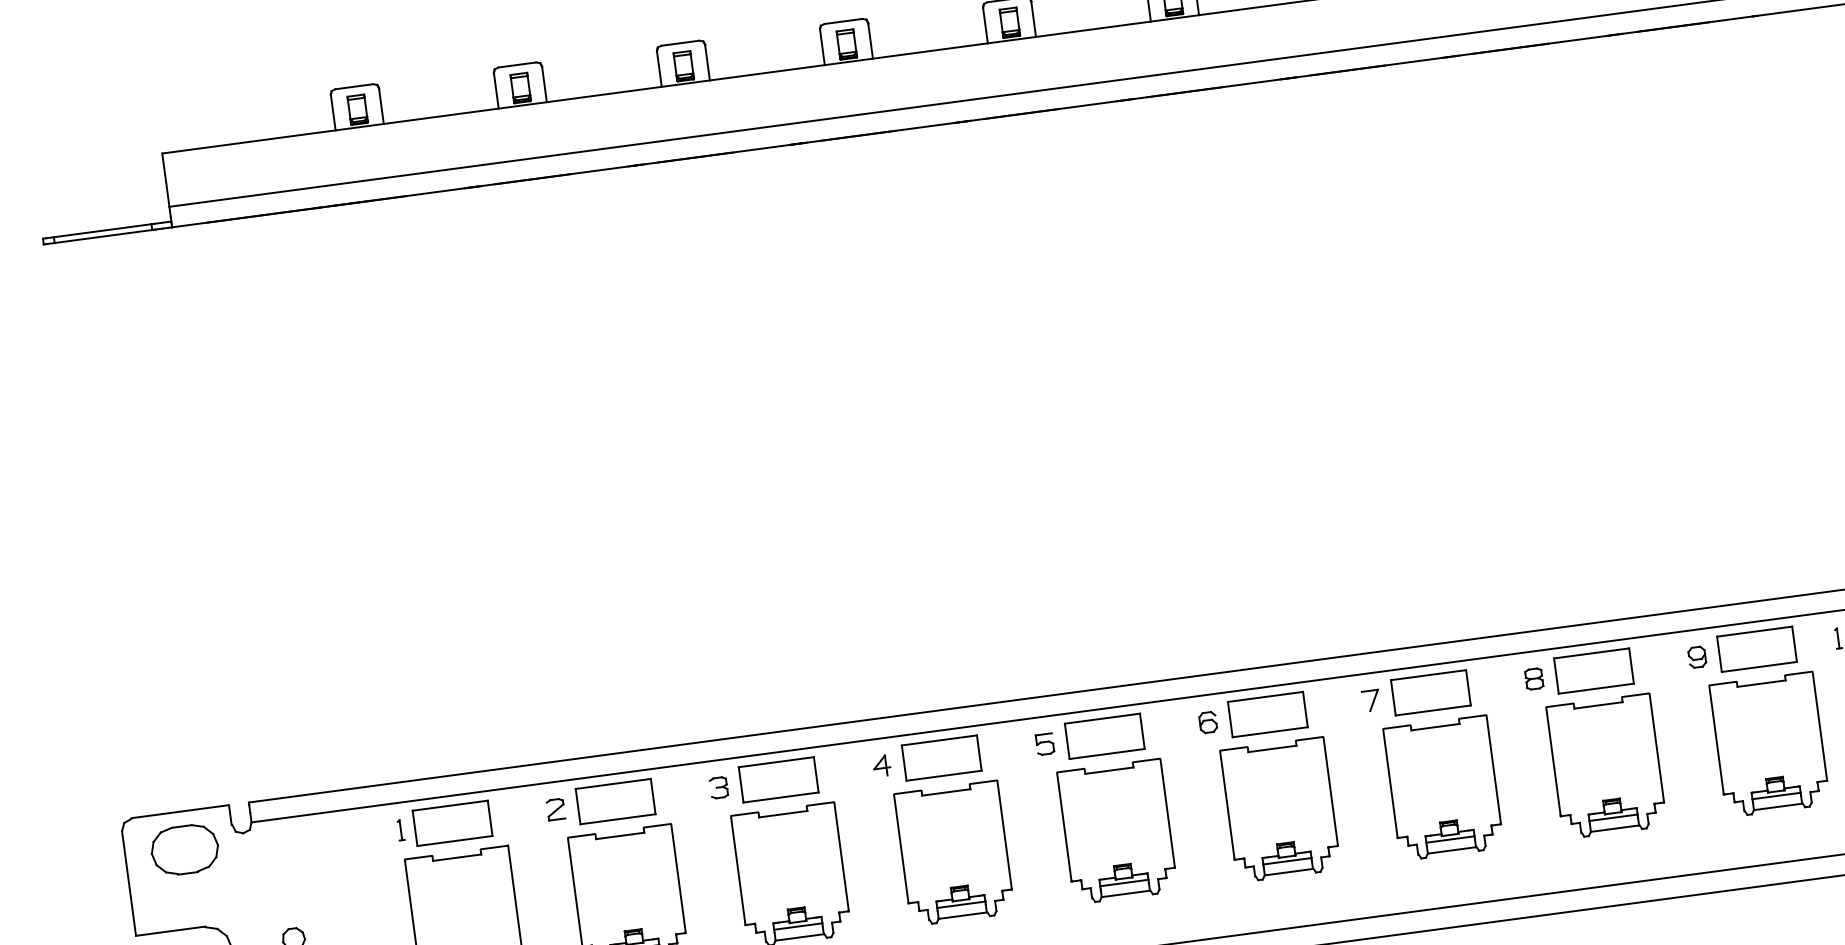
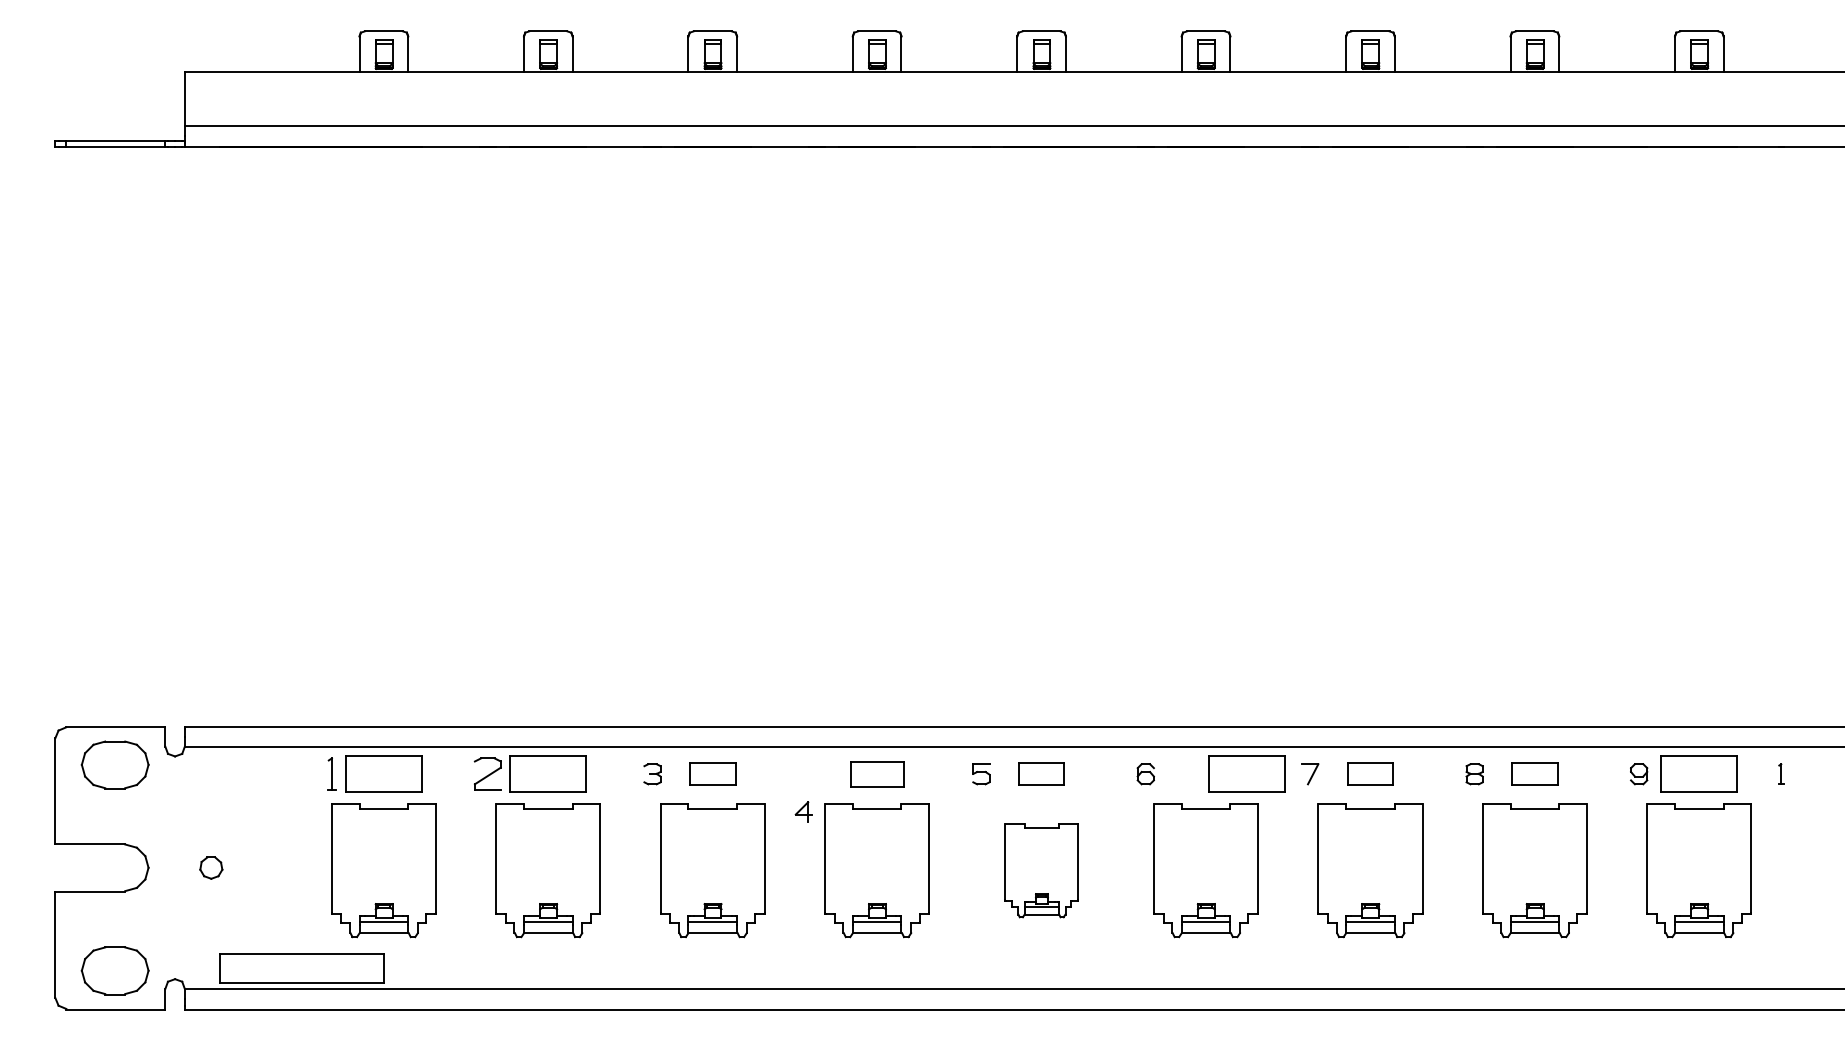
part: (1593, 670) -> (1534, 773), size x0.6
part: (1430, 692) -> (1370, 773), size x0.6
part: (1267, 713) -> (1246, 773), moved
part: (1104, 735) -> (1041, 773), size x0.6
part: (940, 757) -> (876, 773), size x0.7
part: (881, 765) -> (803, 811), moved
part: (778, 779) -> (712, 773), size x0.6
part: (556, 808) -> (488, 773), size x1.6
part: (400, 829) -> (331, 773), size x1.6
part: (1117, 831) -> (1041, 870), size x0.7

